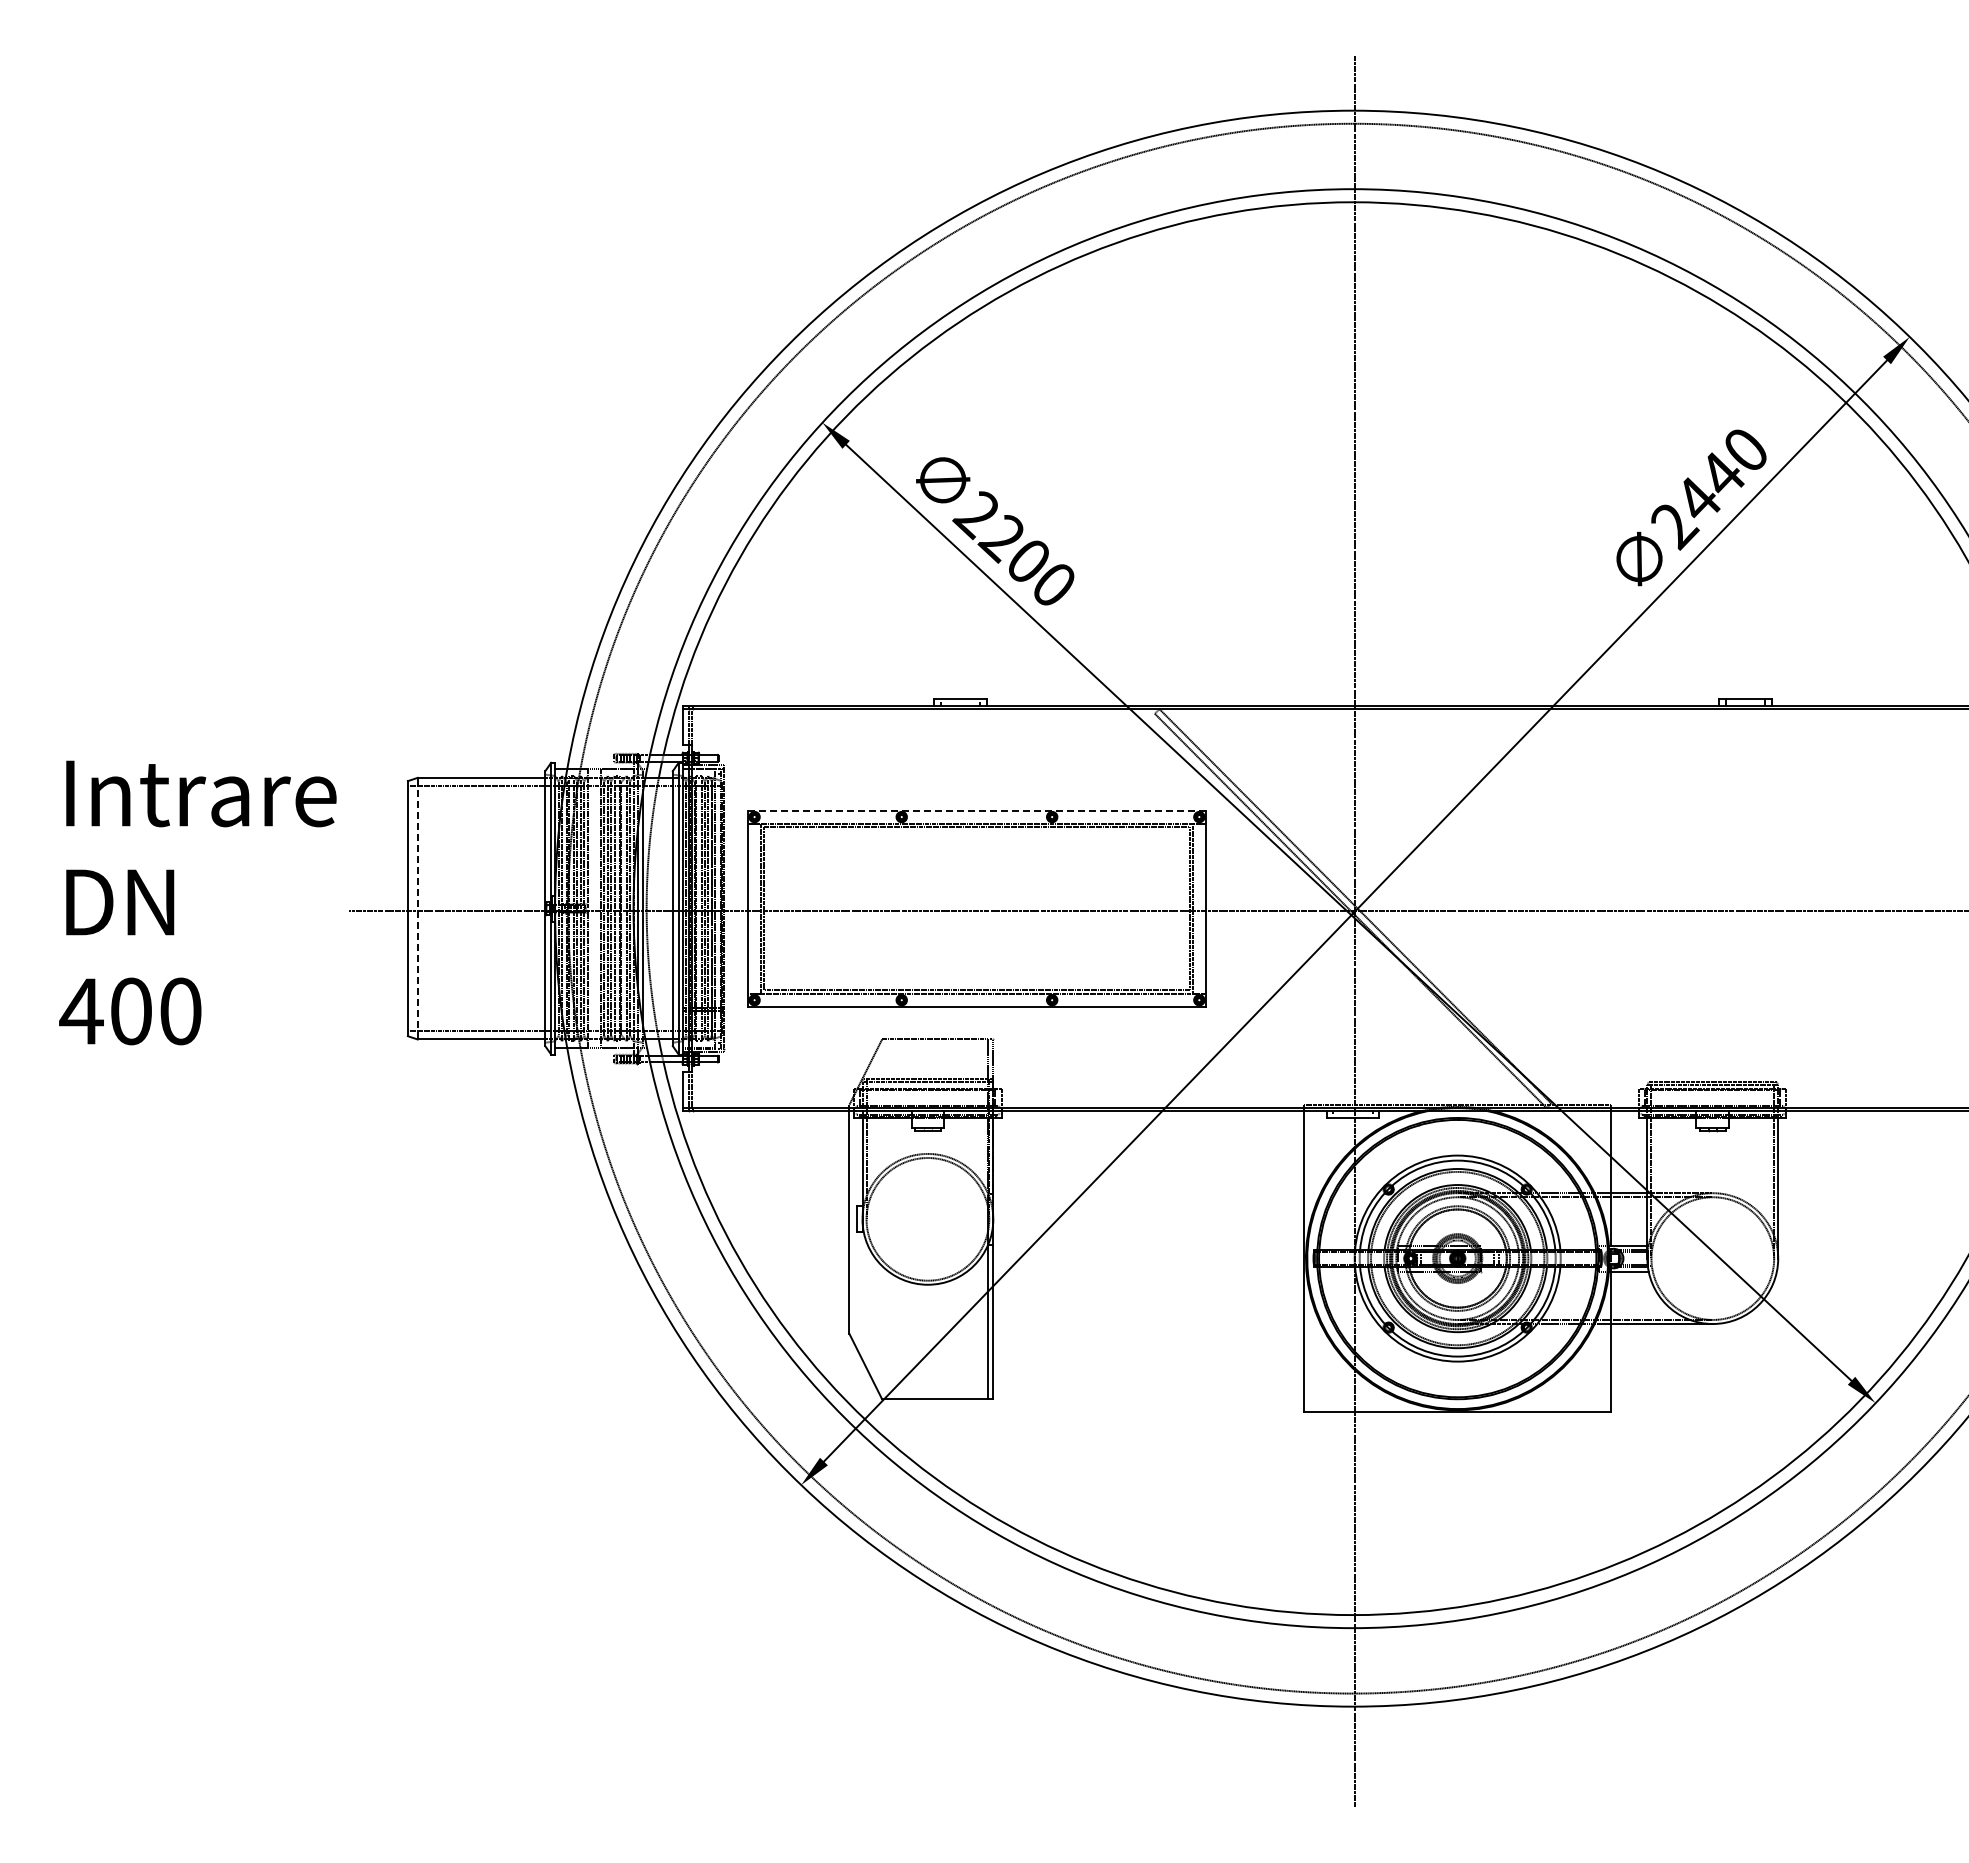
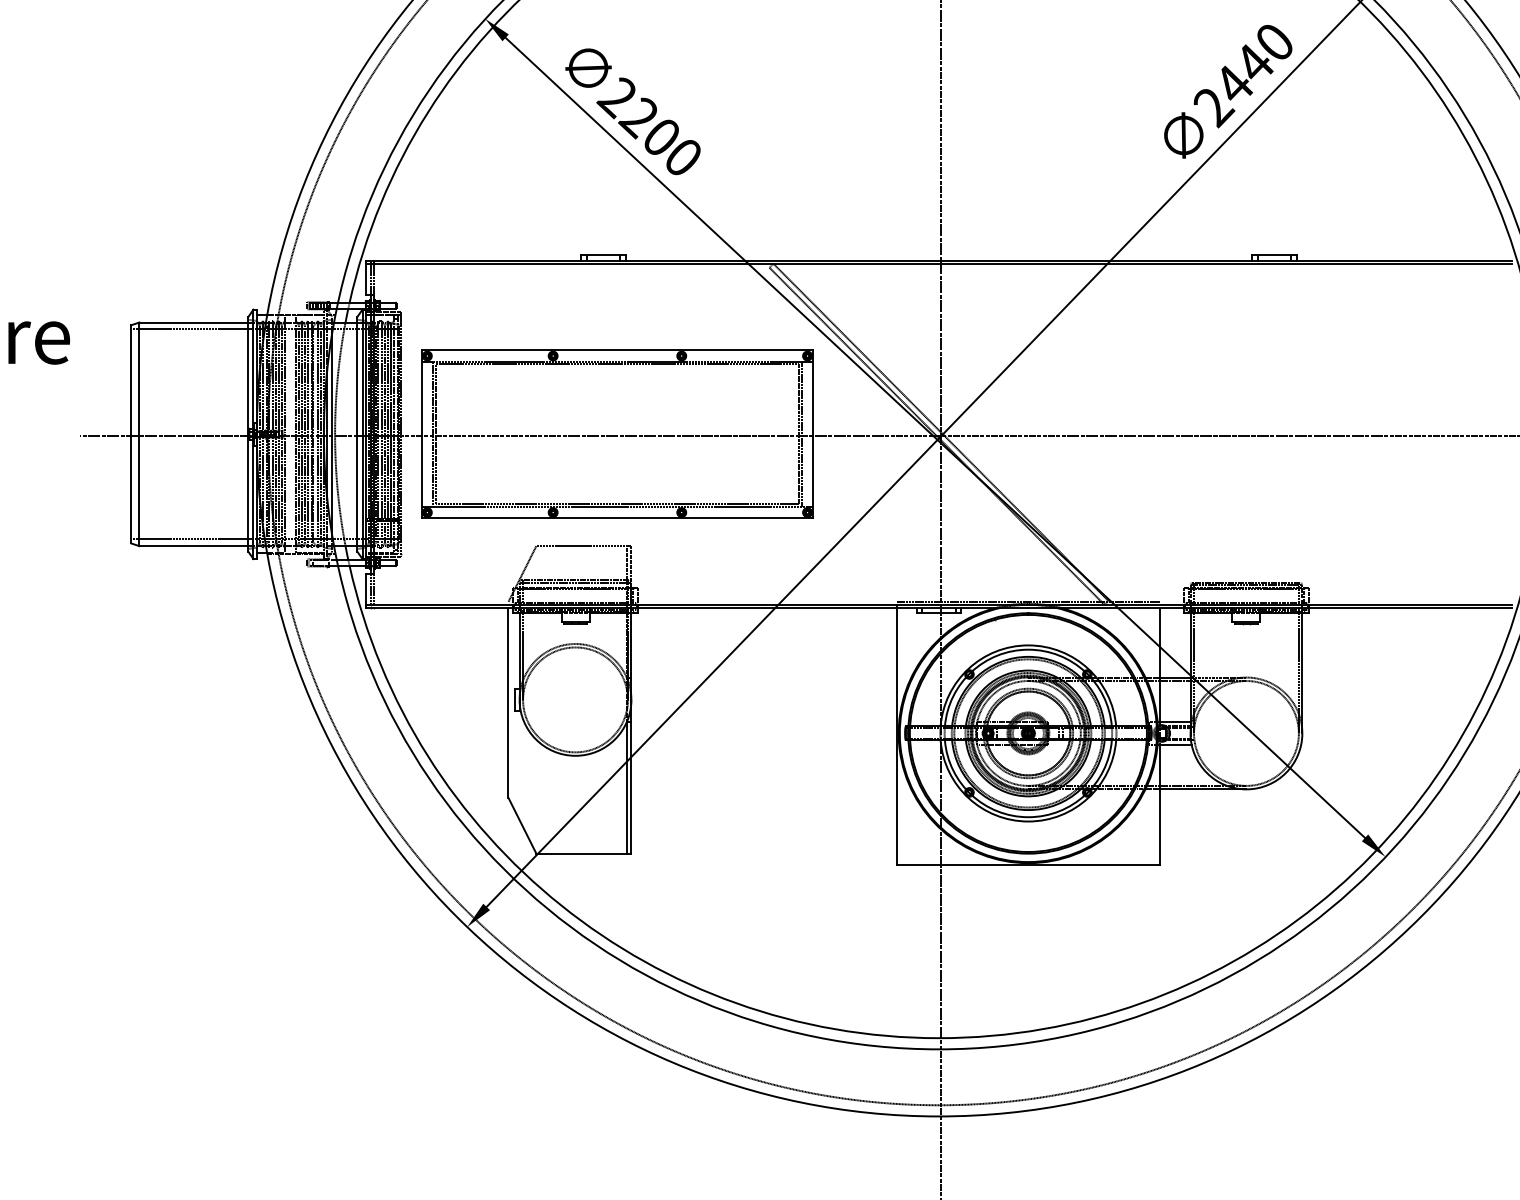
line: (976, 810) -> (617, 350), dashed -> solid
line: (417, 908) -> (139, 434), dashed -> solid

